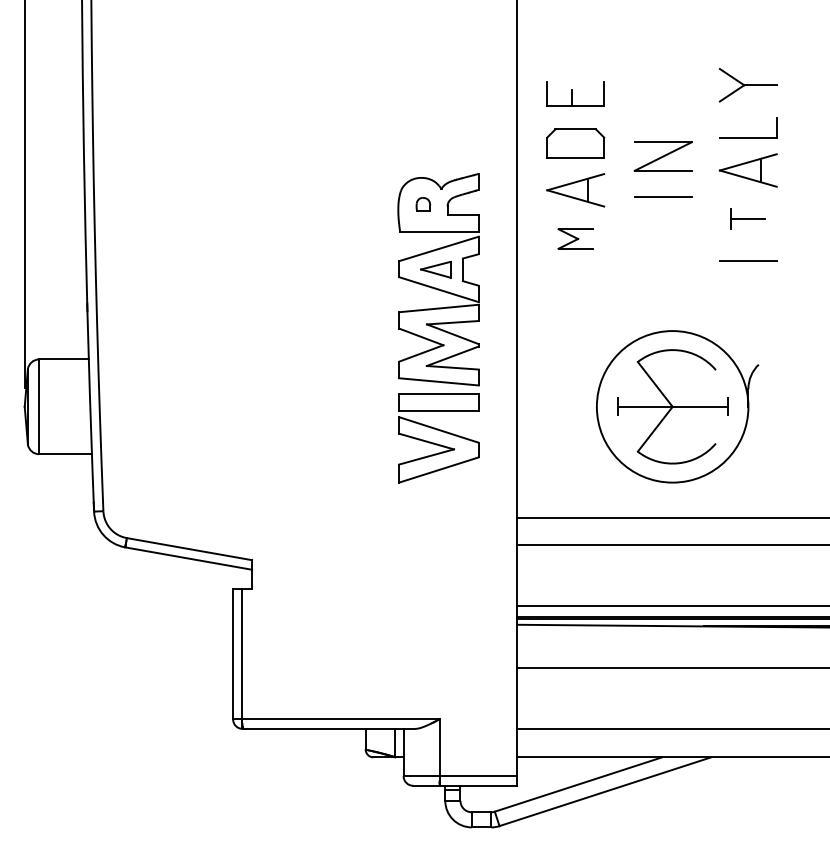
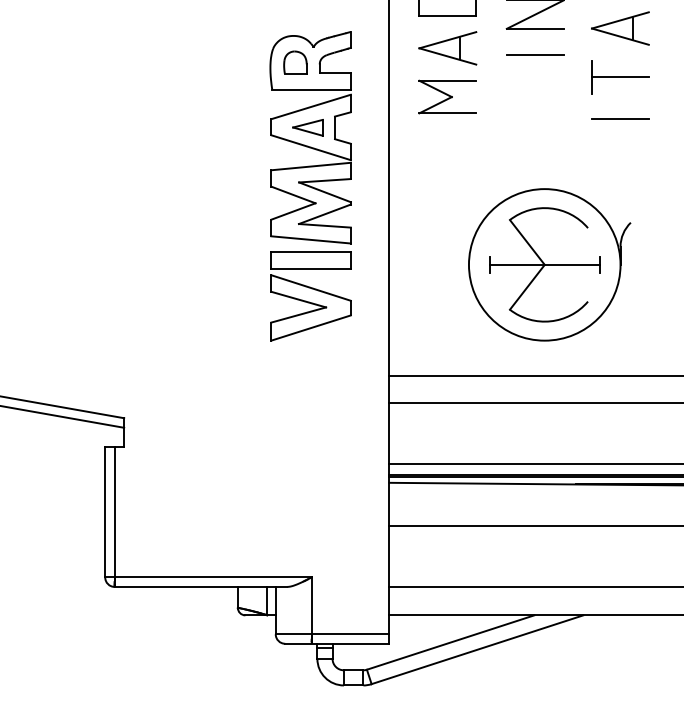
part: (423, 204) -> (295, 62), size x1.67
part: (748, 218) -> (620, 76), size x1.67
part: (575, 238) -> (447, 96), size x1.67

